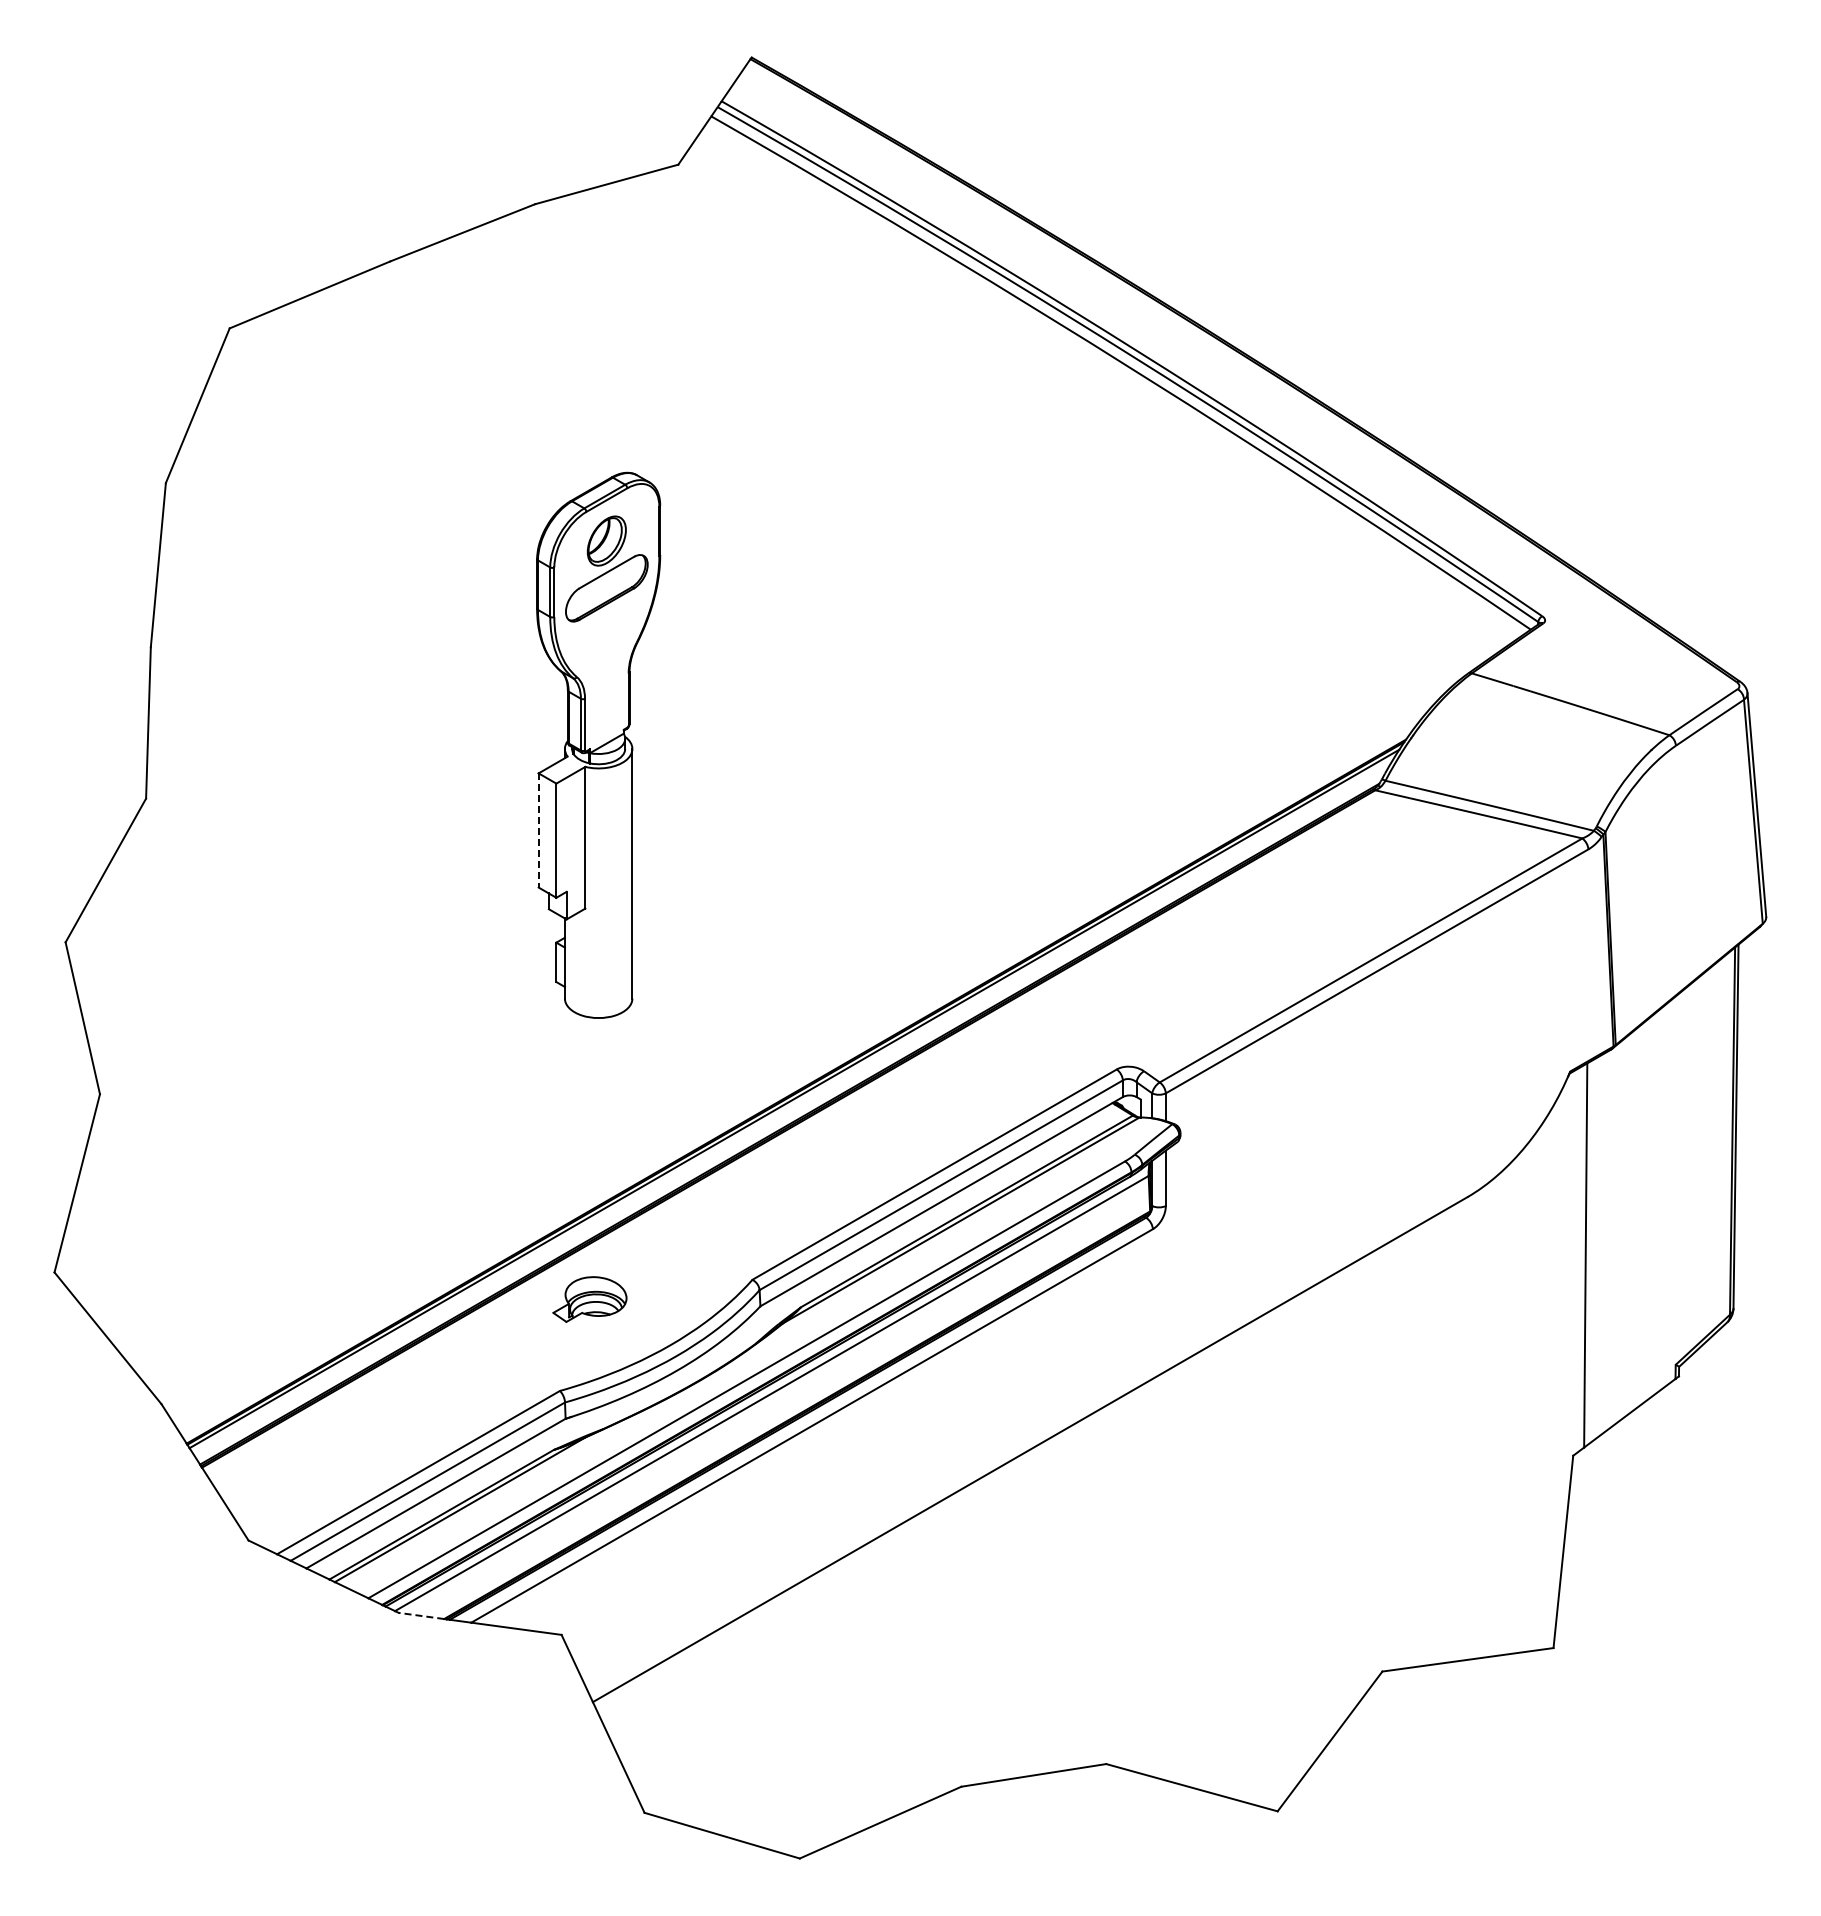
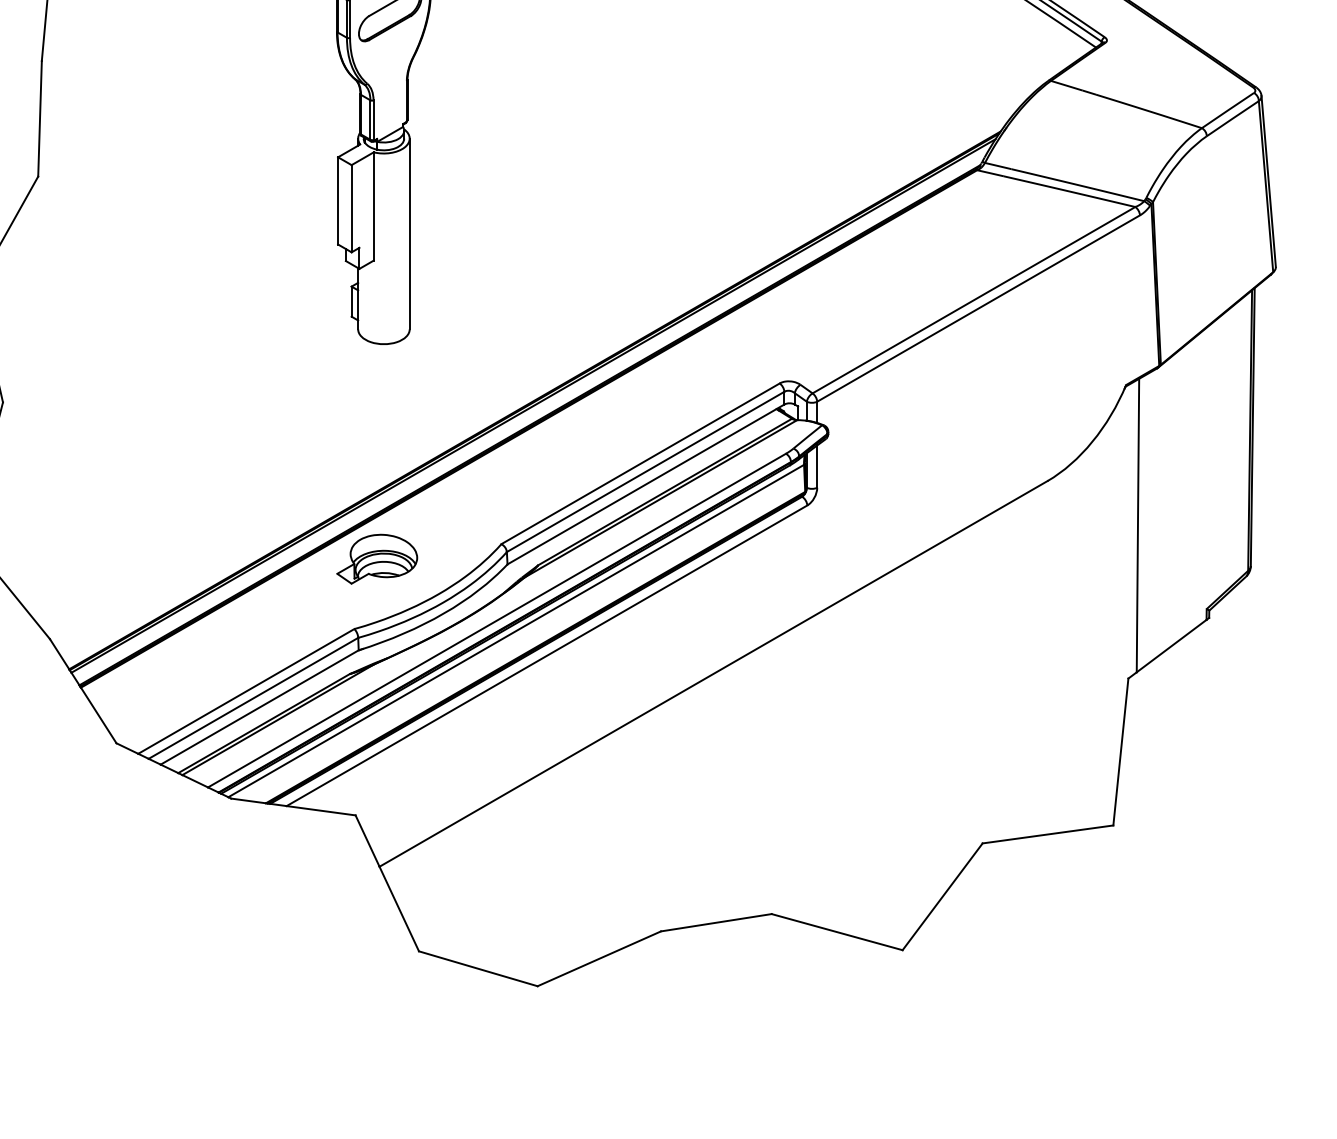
line: (538, 830) -> (337, 200), dashed -> solid
part: (589, 1299) -> (376, 559), size x1.43
line: (421, 1615) -> (248, 800), dashed -> solid

